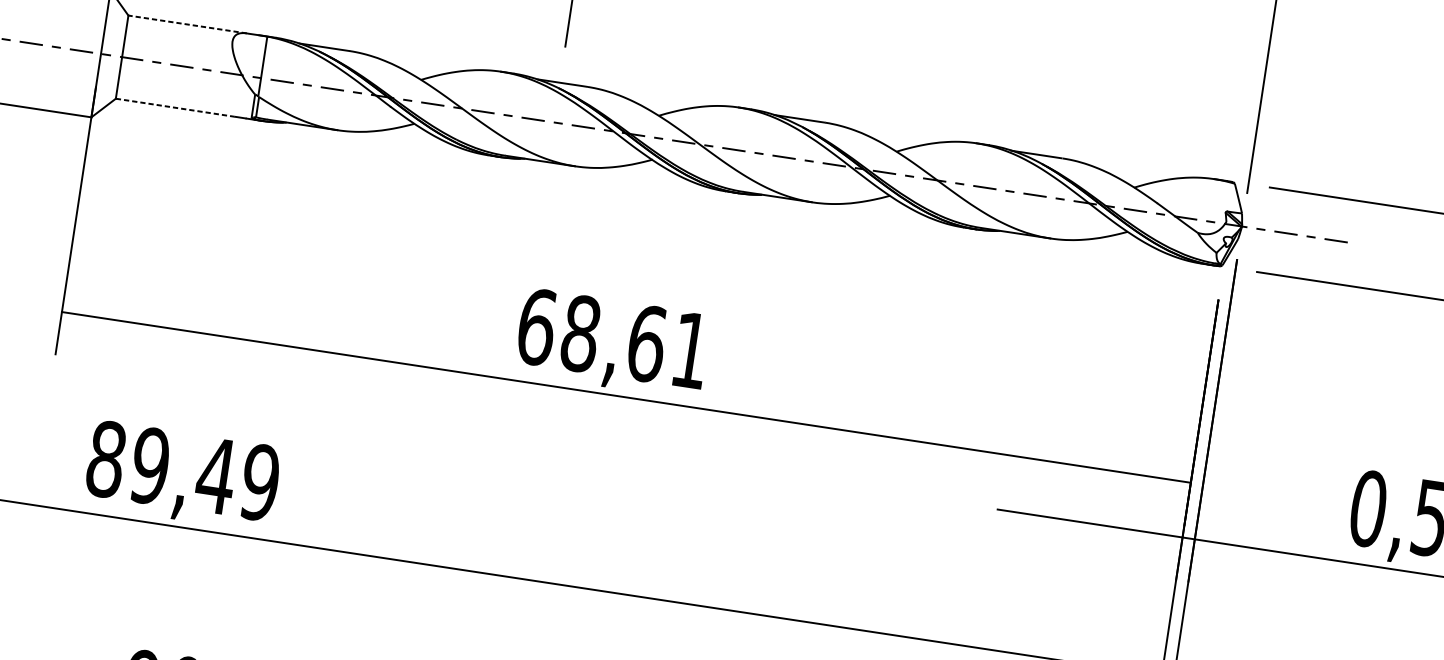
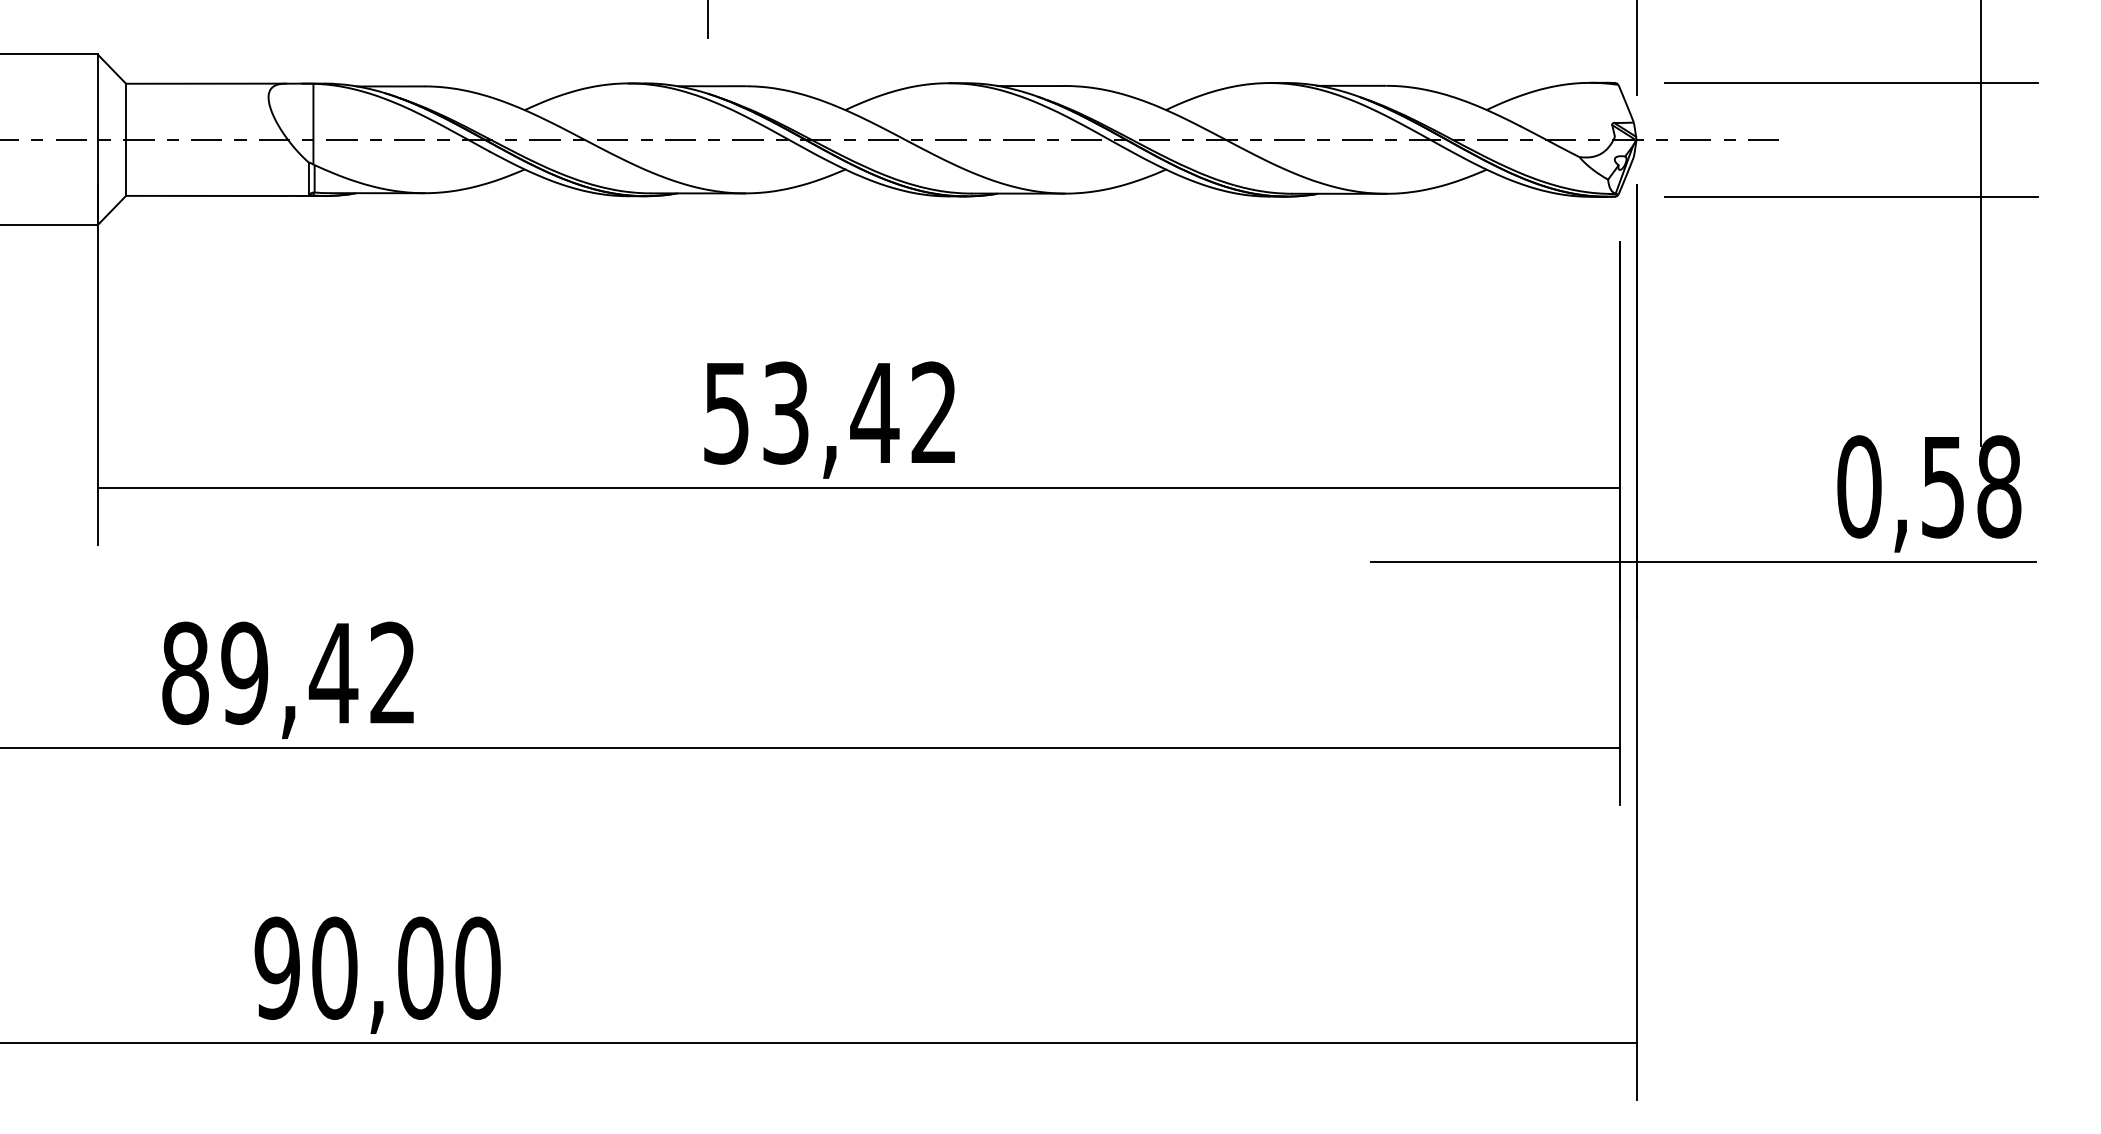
line: (187, 24) -> (205, 83), dashed -> solid
line: (174, 107) -> (205, 195), dashed -> solid
text: (613, 338) -> (829, 412), 68,61 -> 53,42
text: (259, 481) -> (392, 672), 89,49 -> 89,42

